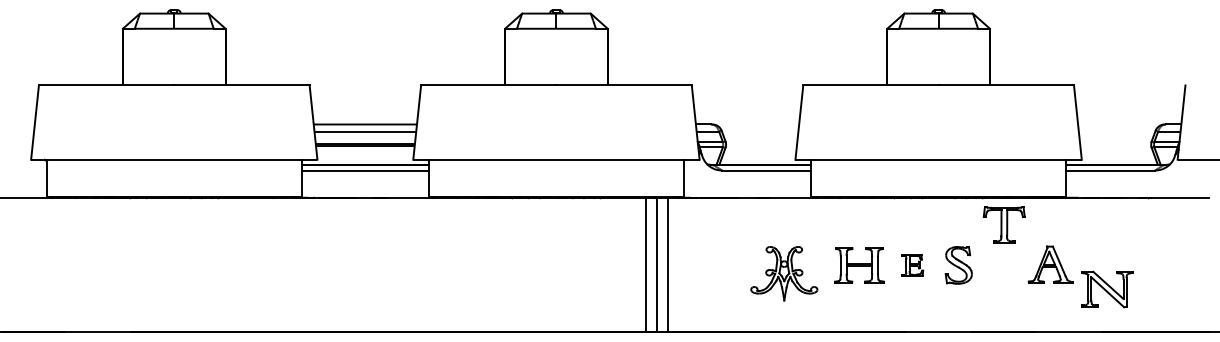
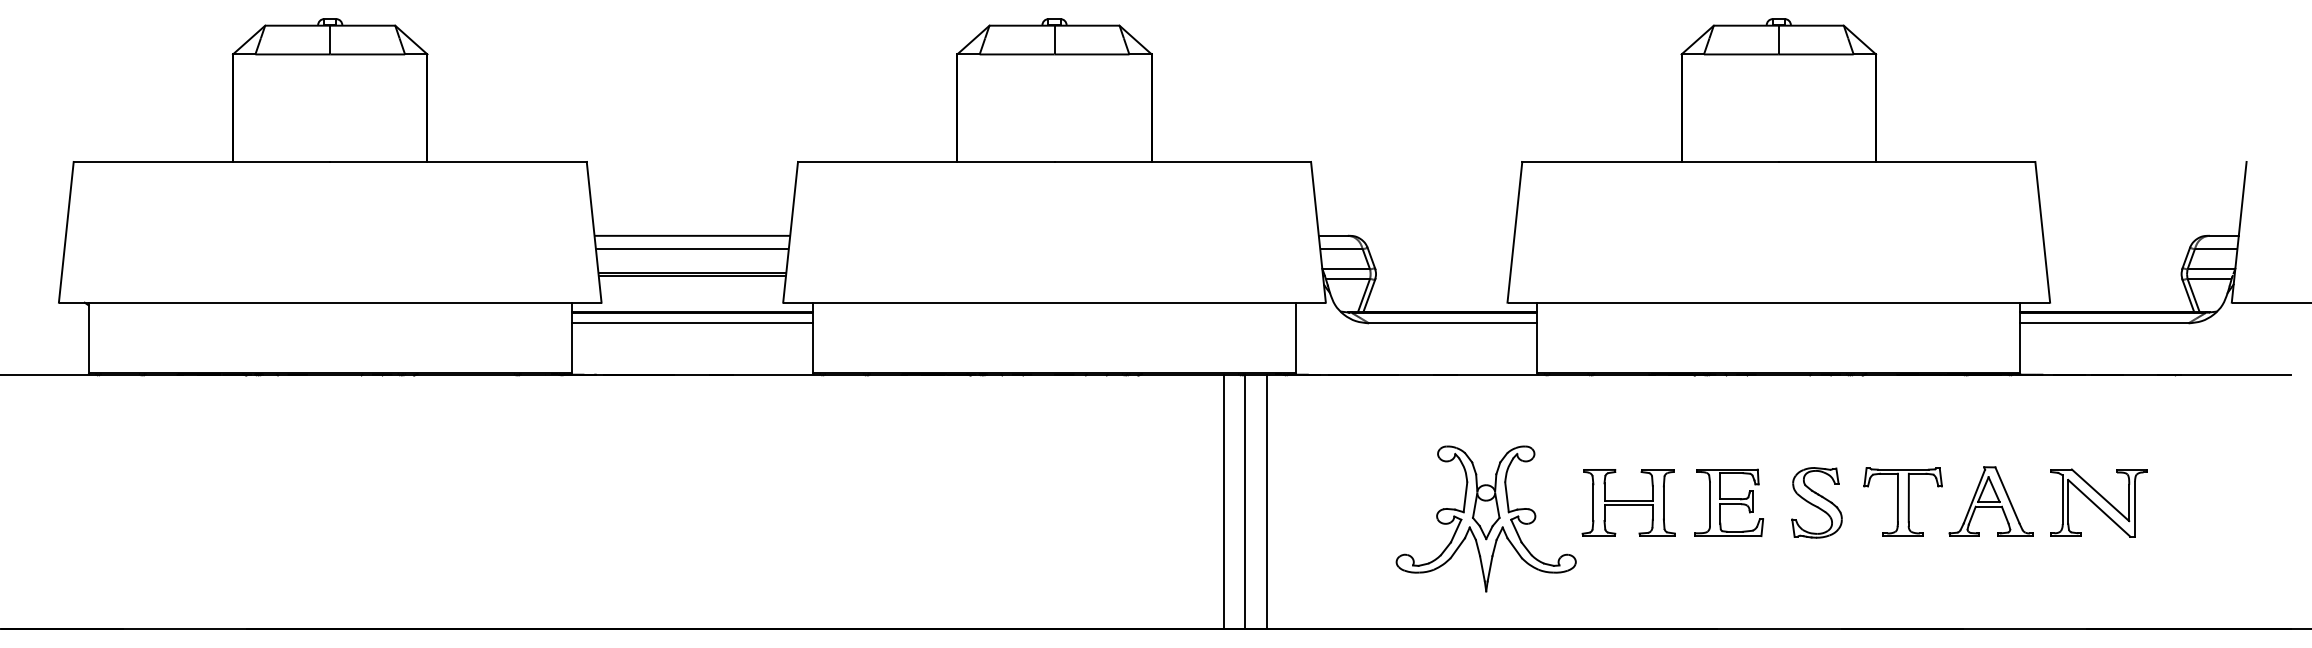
part: (1003, 224) -> (1901, 501), moved
part: (912, 265) -> (1729, 503), size x1.67
part: (784, 273) -> (1486, 518), size x1.43
part: (1107, 289) -> (2098, 503), moved

